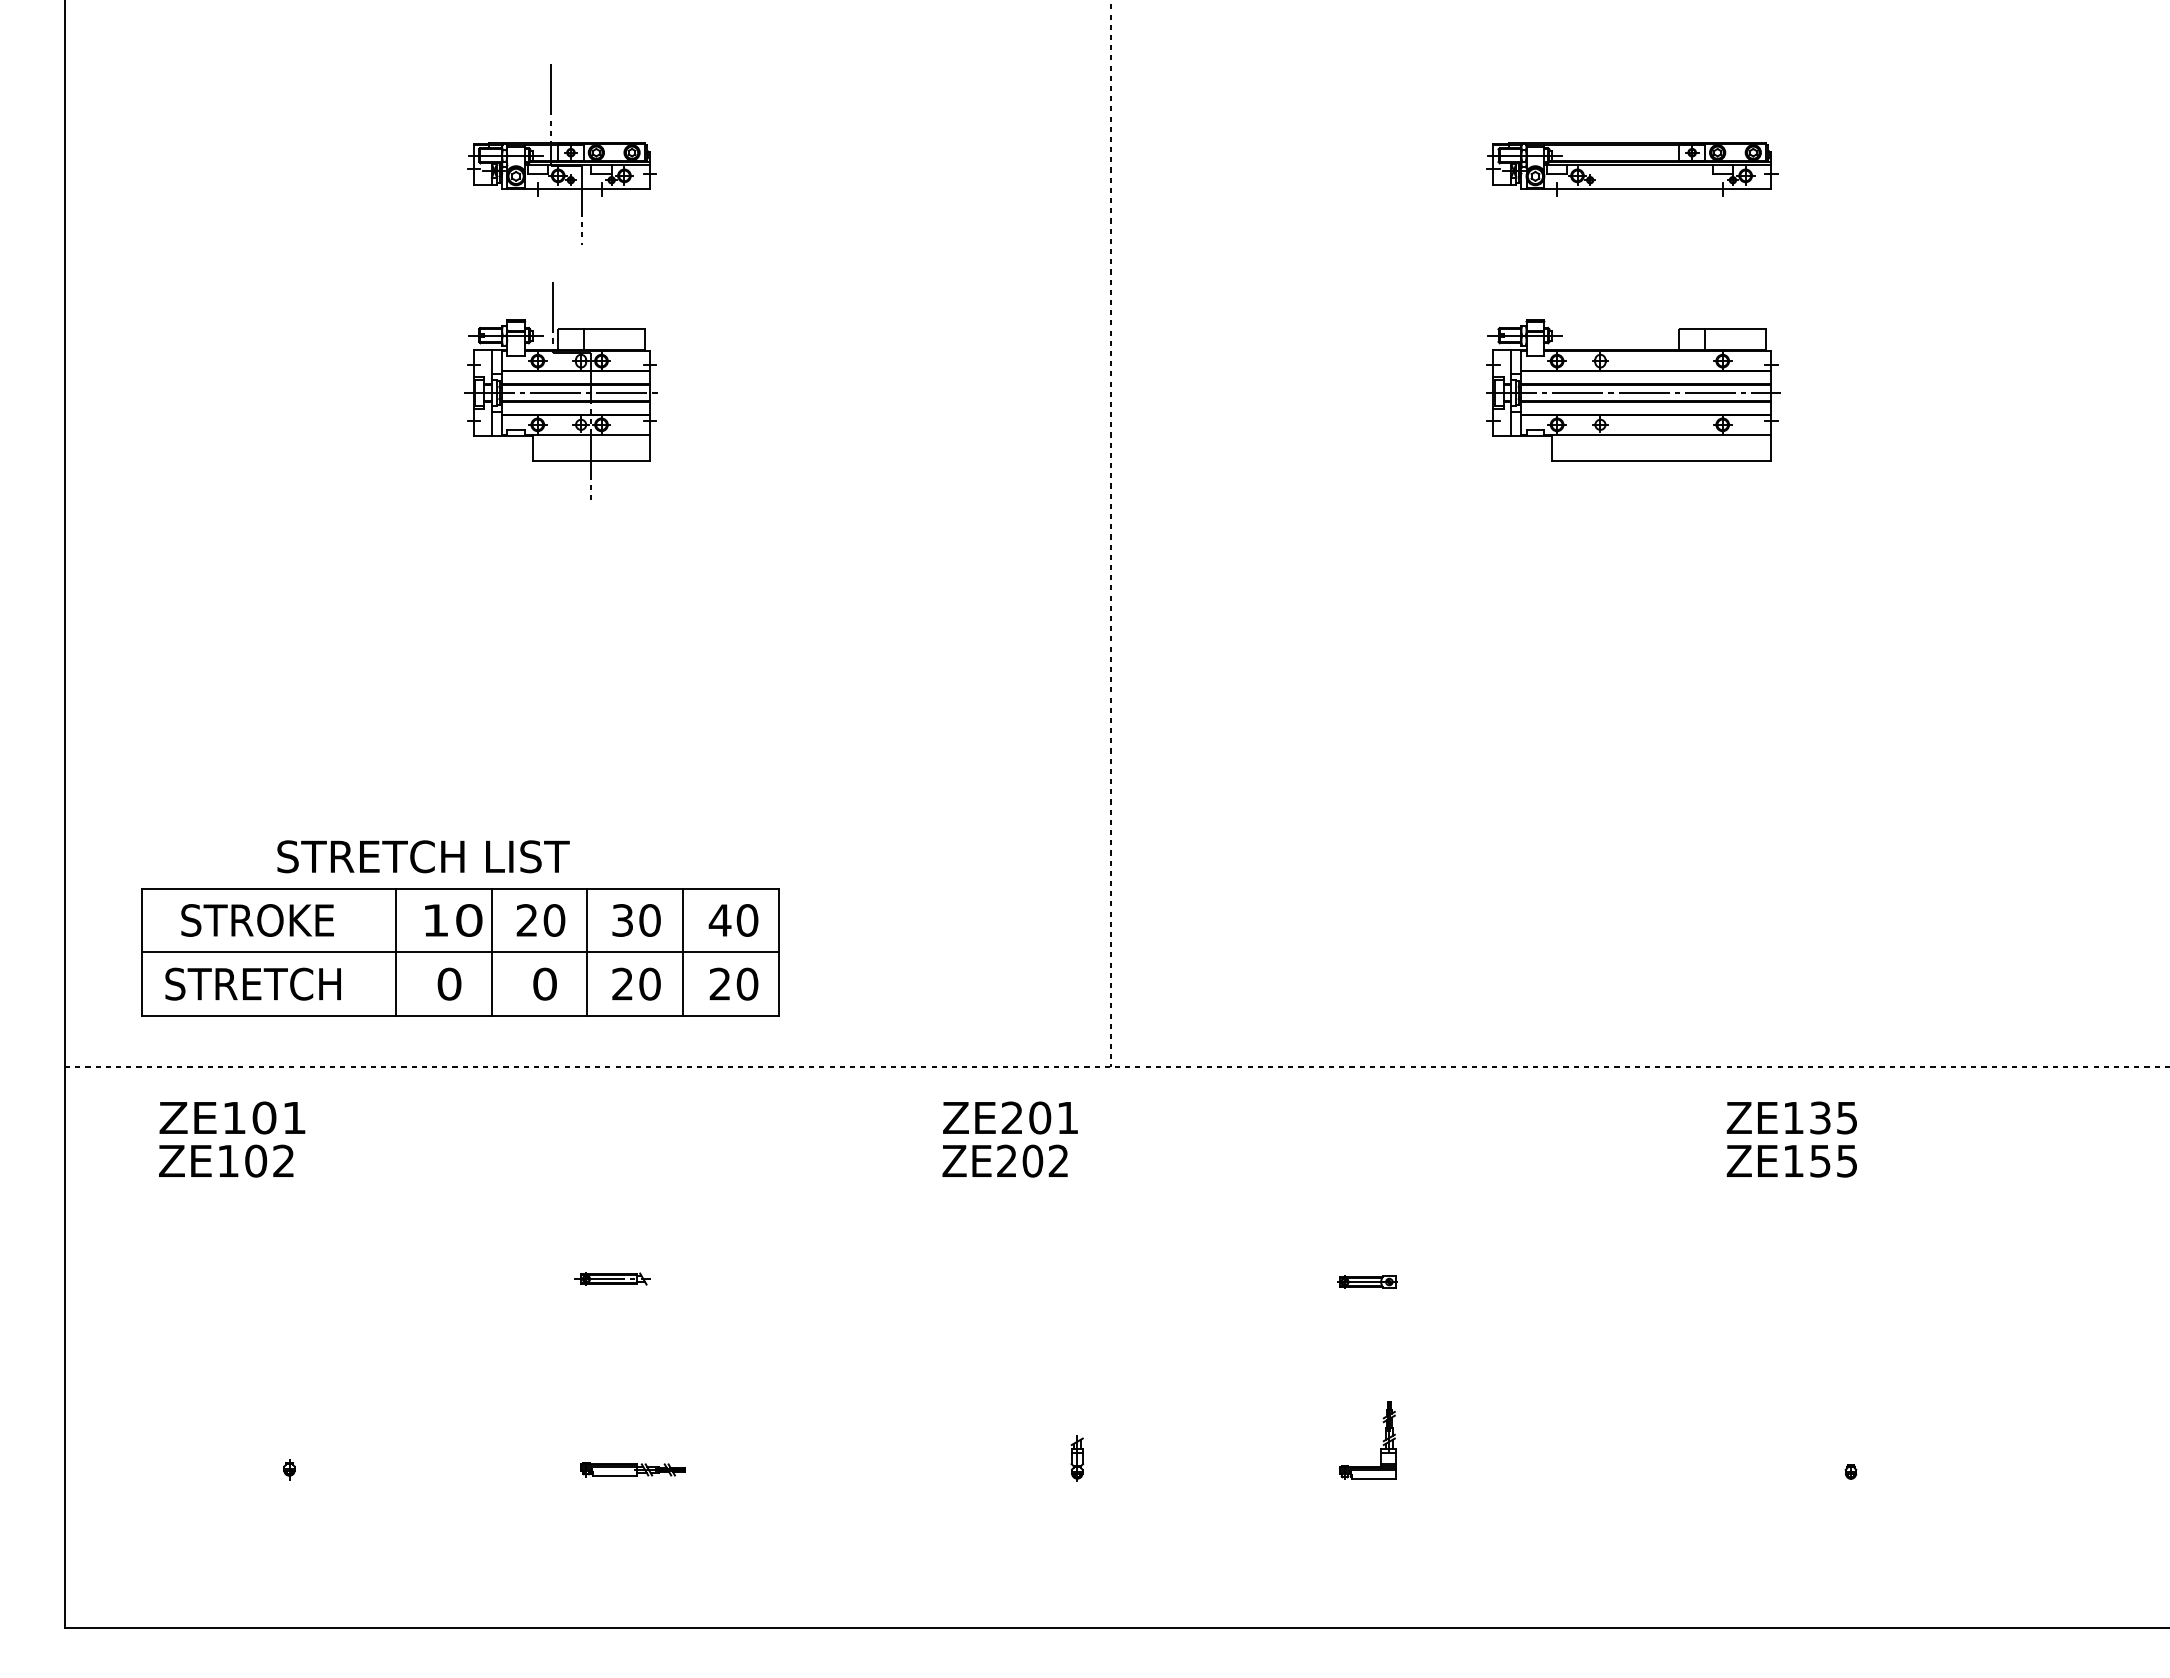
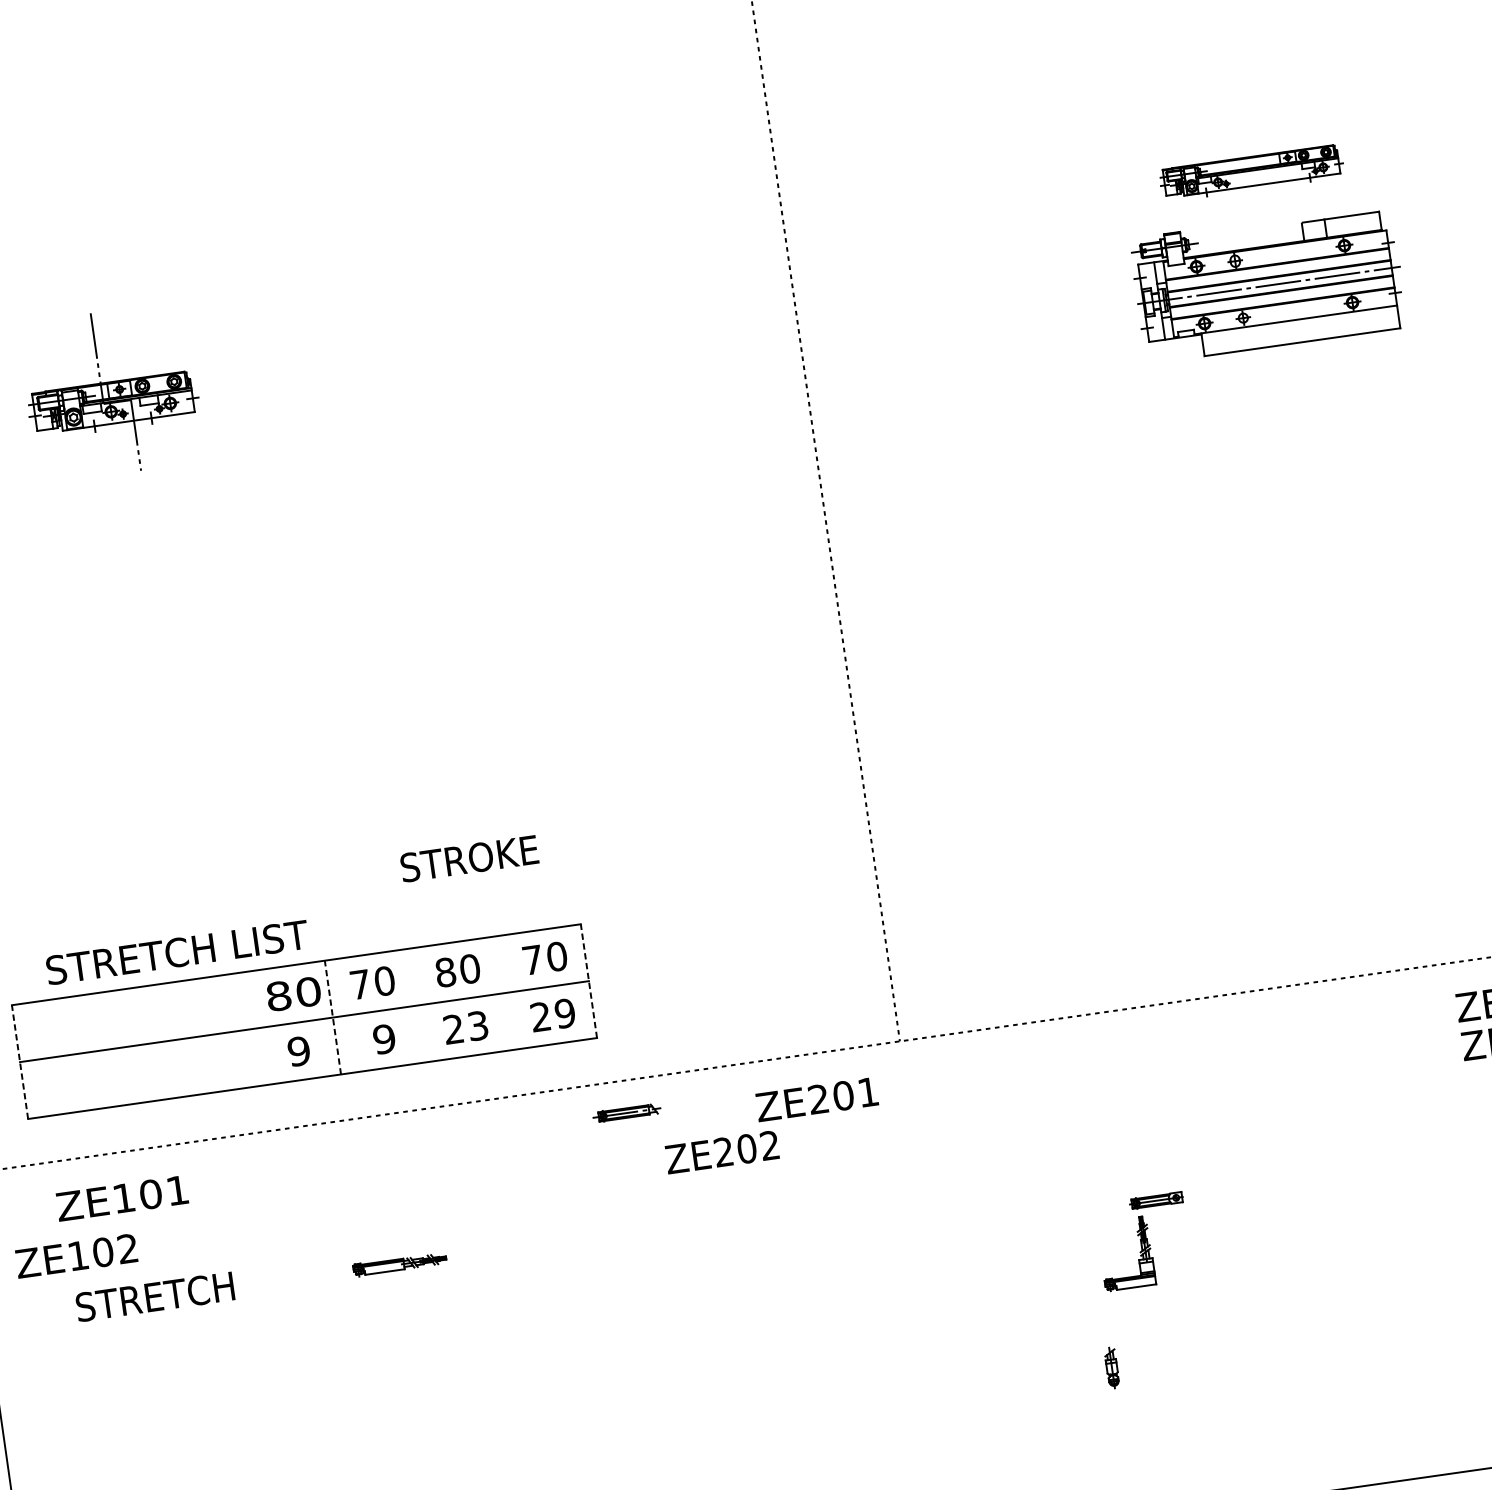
part: (561, 154) -> (111, 392), moved
part: (1632, 169) -> (1251, 173), size x0.7
part: (560, 390) -> (322, 507), removed
part: (1633, 390) -> (1268, 283), moved
text: (423, 856) -> (177, 952), moved
text: (257, 920) -> (469, 858), moved
text: (436, 920) -> (279, 996), 10 -> 80
text: (526, 920) -> (359, 984), 20 -> 70
text: (622, 920) -> (445, 972), 30 -> 80
text: (719, 920) -> (532, 960), 40 -> 70
line: (141, 952) -> (20, 1062), solid -> dashed
line: (396, 952) -> (247, 1029), removed
line: (491, 952) -> (332, 1017), solid -> dashed
line: (587, 952) -> (418, 1005), removed
line: (683, 952) -> (504, 993), removed
line: (778, 952) -> (588, 981), solid -> dashed
text: (252, 983) -> (154, 1296), moved
text: (544, 983) -> (383, 1038), 0 -> 9
text: (649, 983) -> (477, 1025), 20 -> 23
text: (747, 983) -> (565, 1012), 20 -> 29
text: (449, 984) -> (299, 1051), 0 -> 9
text: (226, 1160) -> (76, 1255), moved
text: (1004, 1160) -> (721, 1151), moved
part: (612, 1278) -> (626, 1112), moved
part: (1382, 1440) -> (1139, 1251), moved
part: (1077, 1458) -> (1112, 1367), moved
part: (632, 1469) -> (399, 1264), moved

